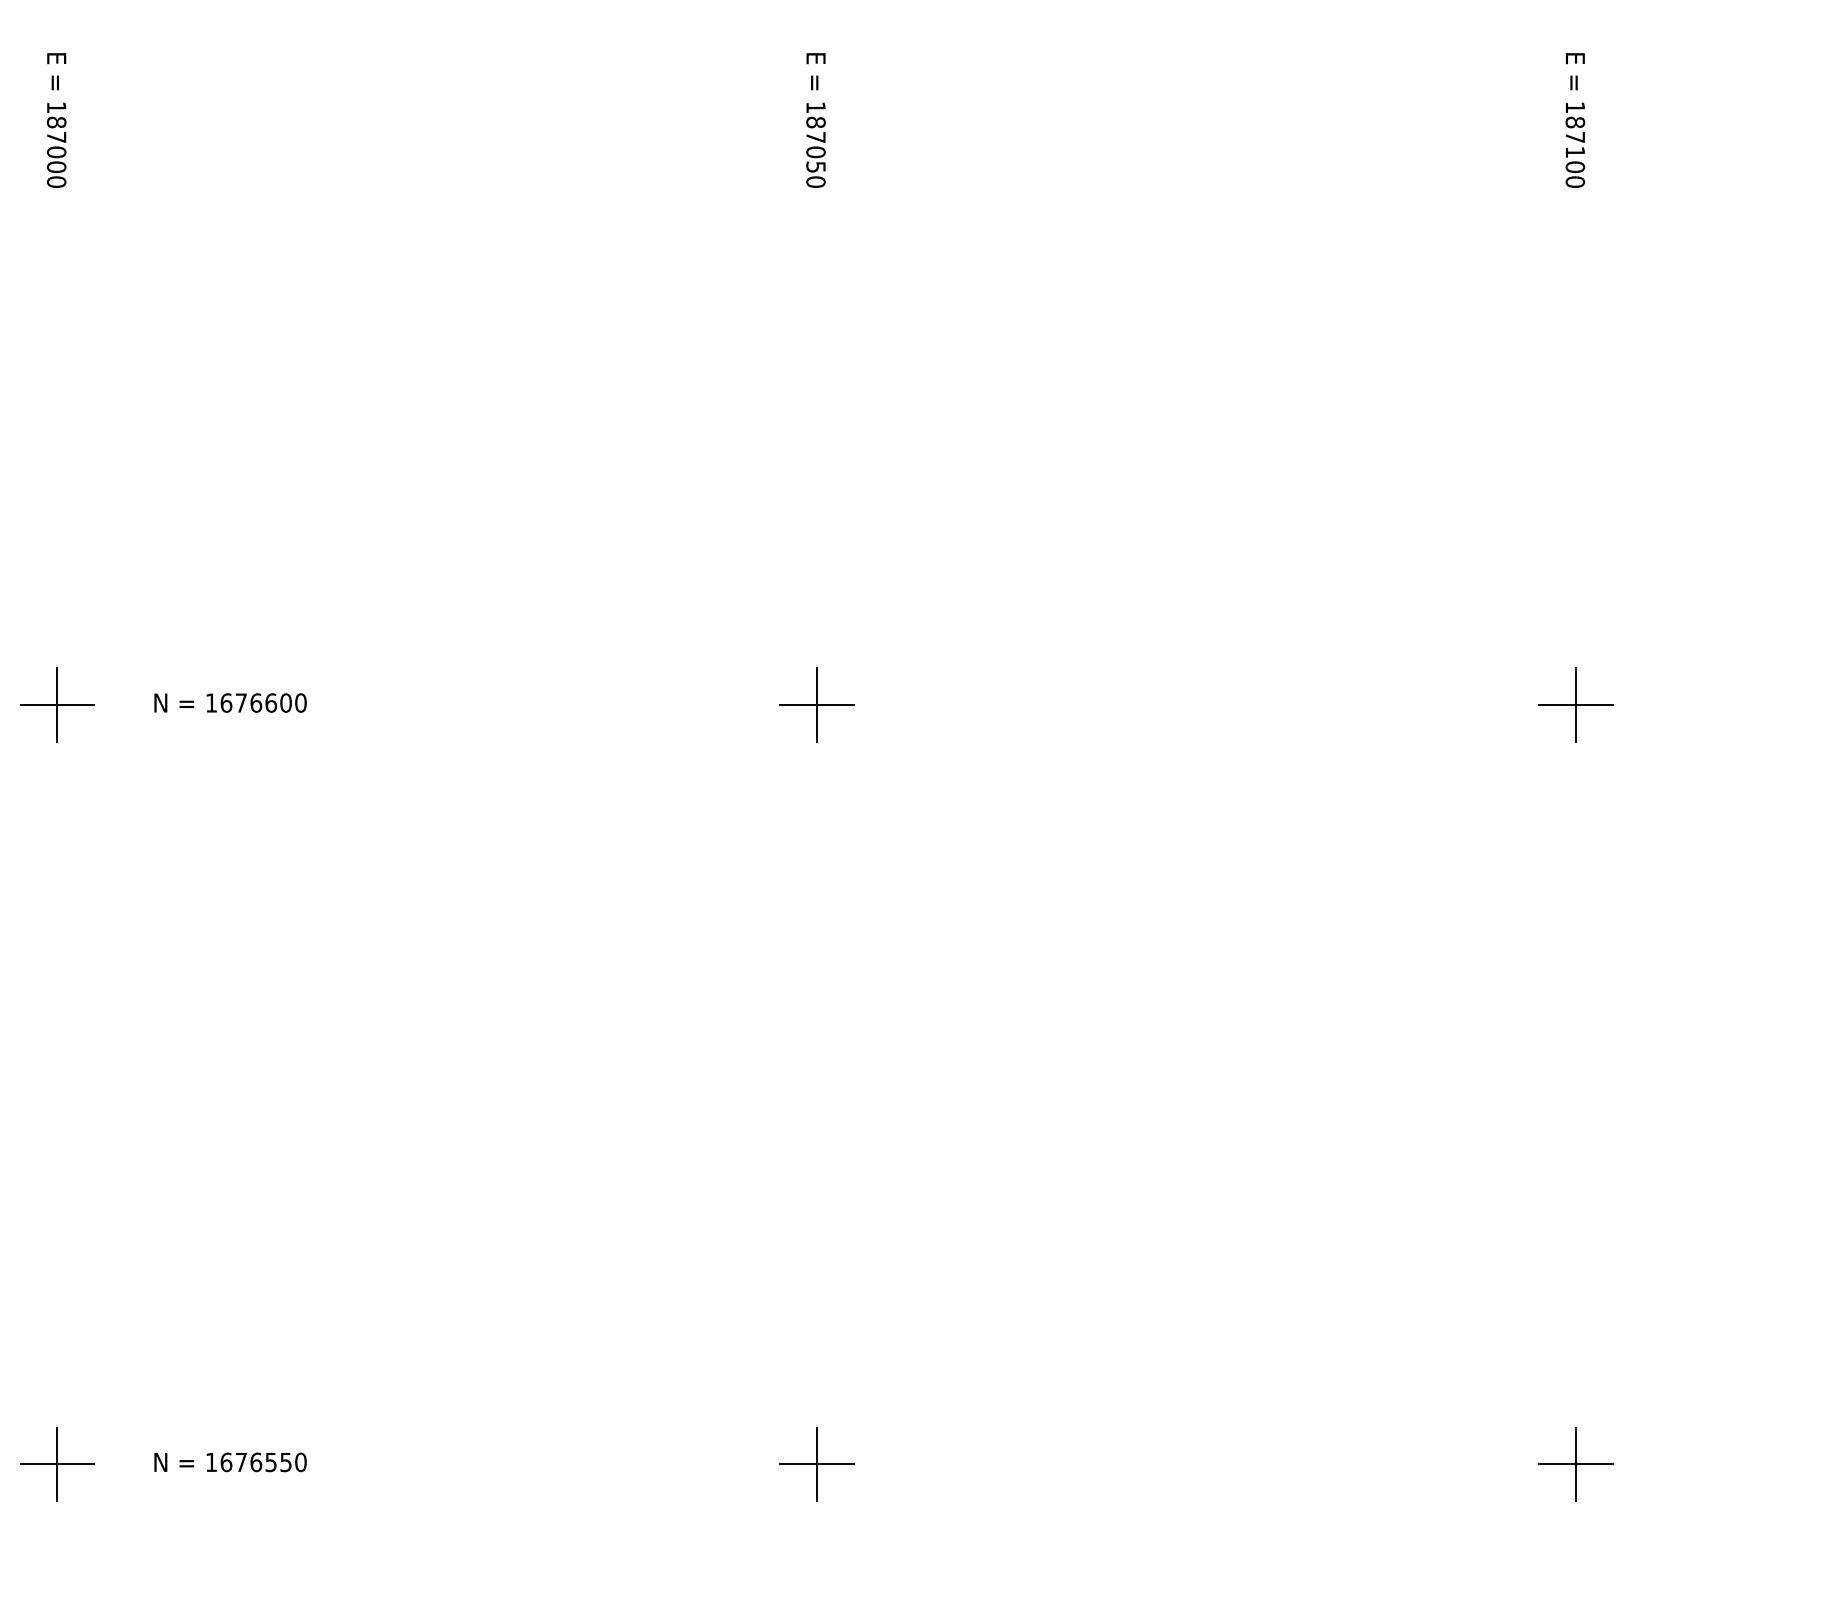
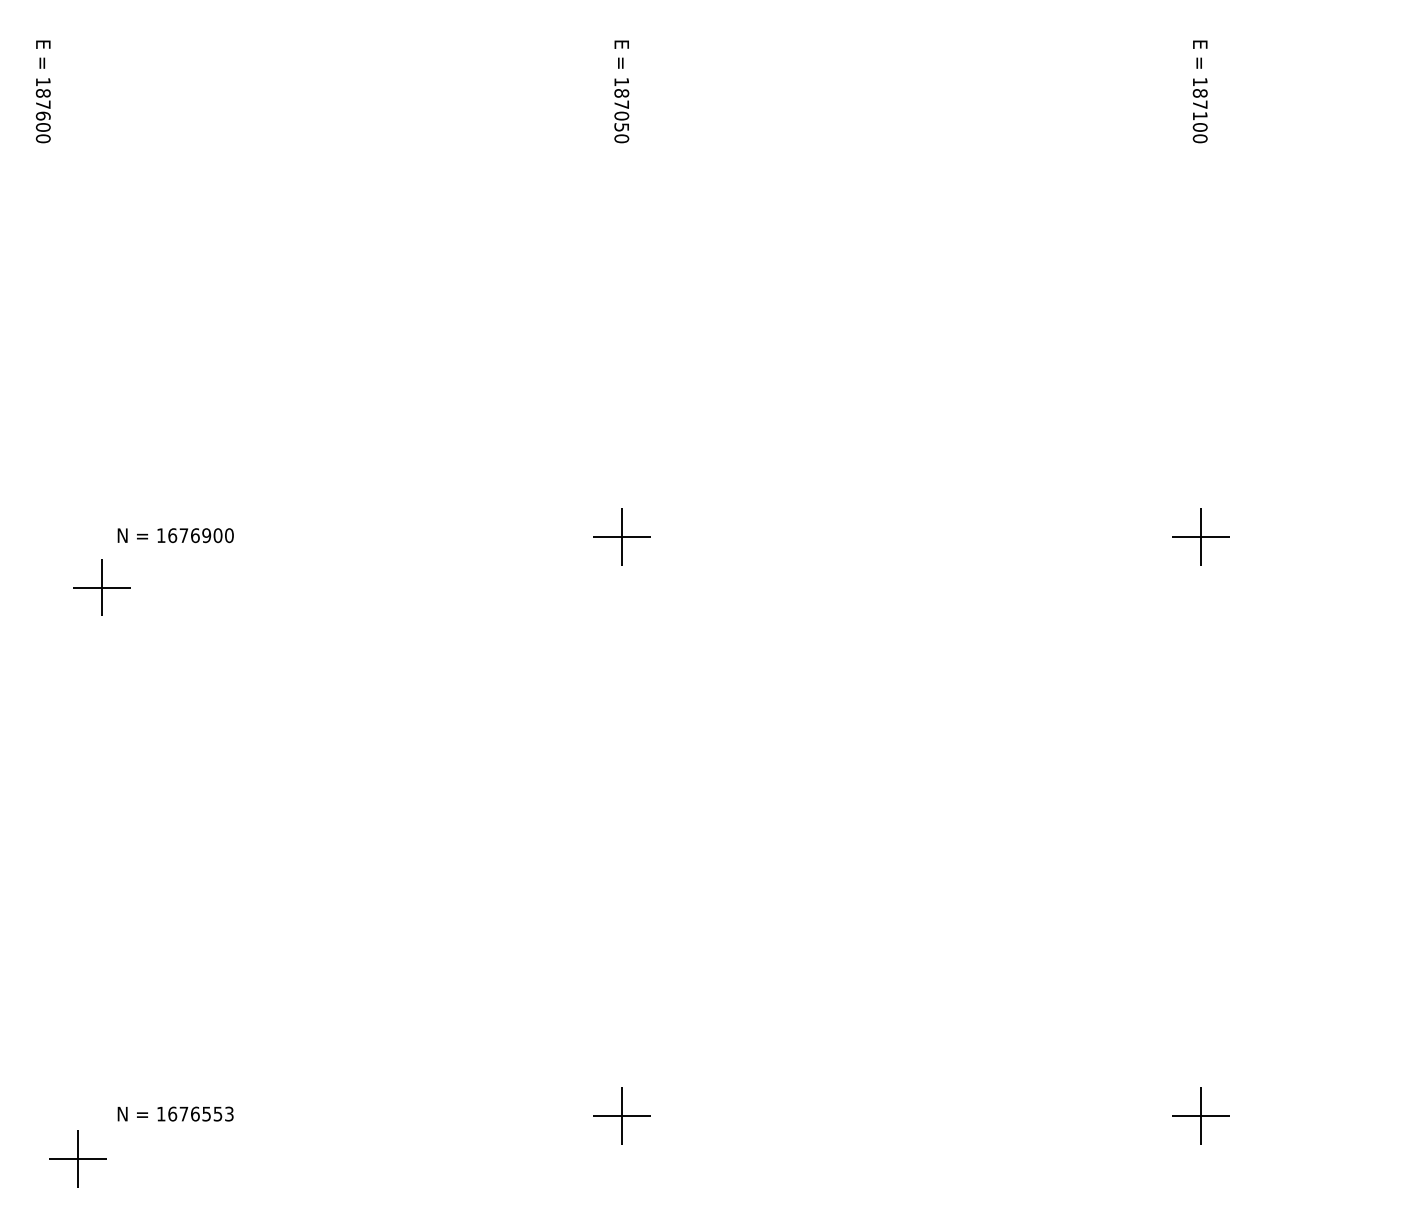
text: (56, 152) -> (43, 116), 187000 -> 187600
text: (271, 702) -> (206, 535), 1676600 -> 1676900
part: (57, 704) -> (101, 587), moved
text: (300, 1462) -> (229, 1114), 1676550 -> 1676553
part: (57, 1464) -> (78, 1159), moved

